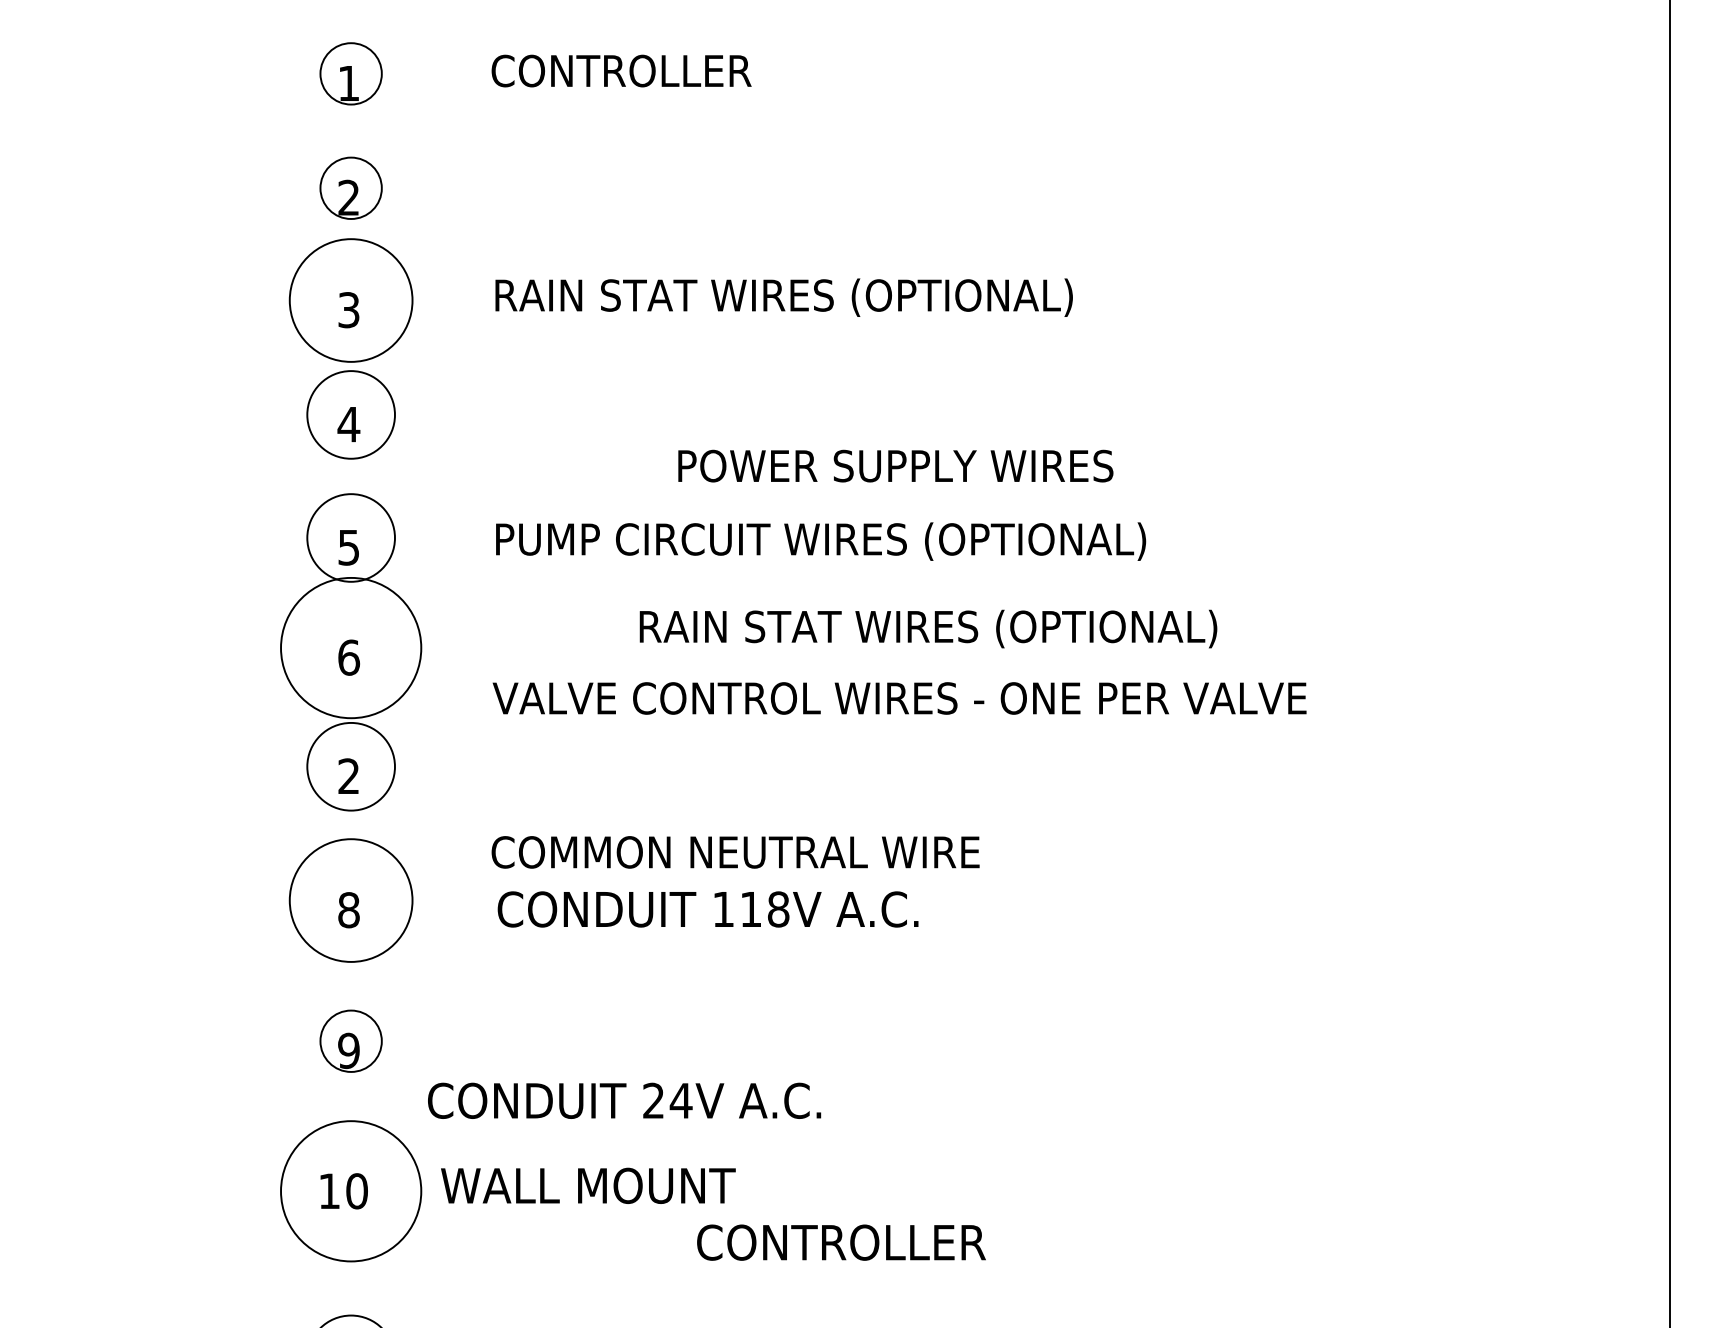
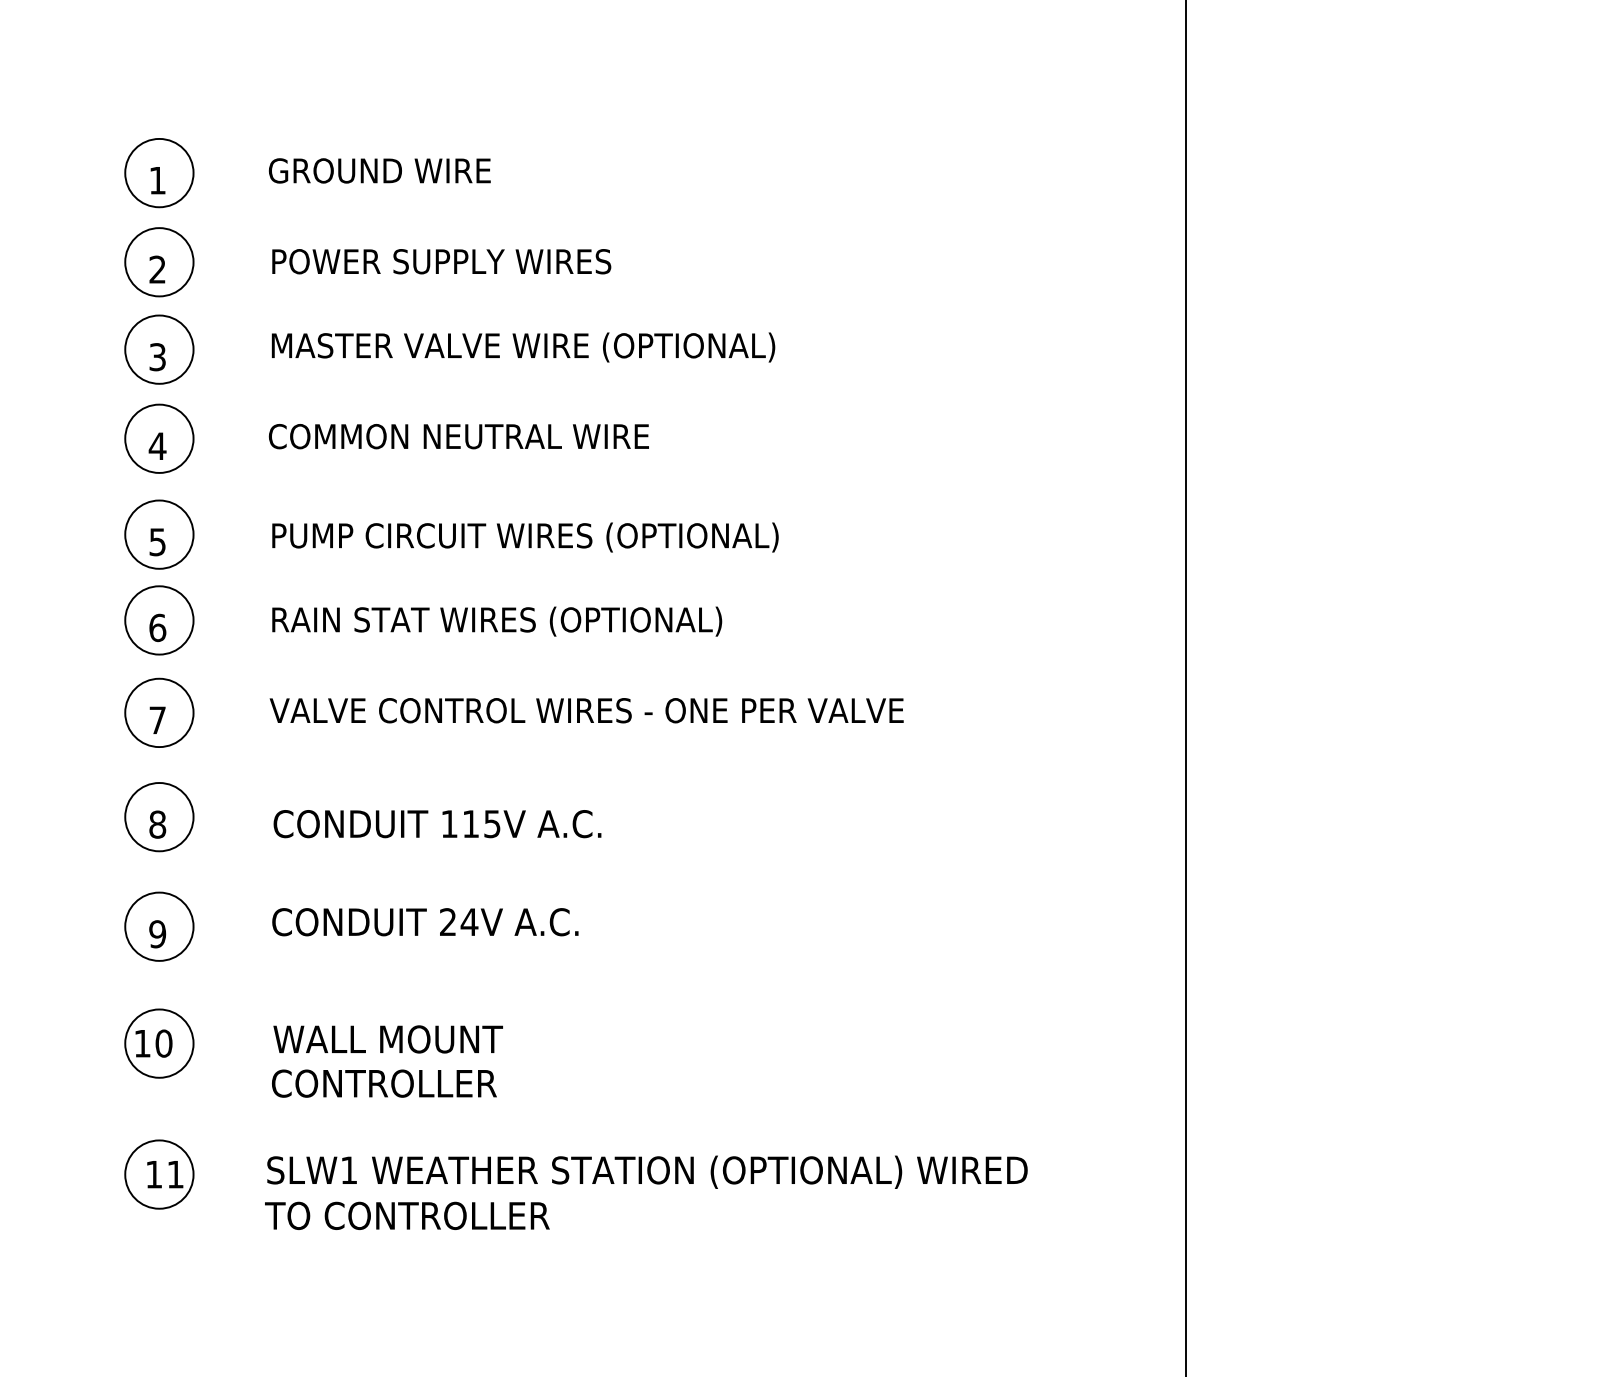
text: (641, 70) -> (385, 170), CONTROLLER -> GROUND WIRE
circle: (351, 73) -> (159, 172), size x1.43
circle: (351, 188) -> (159, 262), size x1.43
text: (819, 297) -> (524, 347), RAIN STAT WIRES (OPTIONAL) -> MASTER VALVE WIRE (OPTIONAL)
circle: (351, 300) -> (159, 349), size x0.71
text: (895, 465) -> (441, 261), moved
text: (928, 628) -> (497, 621), moved
circle: (351, 648) -> (159, 620), size x0.62
text: (899, 698) -> (586, 710), moved
text: (348, 775) -> (157, 719), 2 -> 7
text: (735, 852) -> (458, 436), moved
circle: (351, 901) -> (159, 817), size x0.71
text: (778, 910) -> (492, 824), 118V -> 115V
circle: (351, 1040) -> (159, 926), size x1.43
text: (624, 1101) -> (425, 922), moved
text: (587, 1185) -> (387, 1039), moved
circle: (351, 1191) -> (159, 1043), size x0.62
text: (841, 1242) -> (384, 1083), moved

